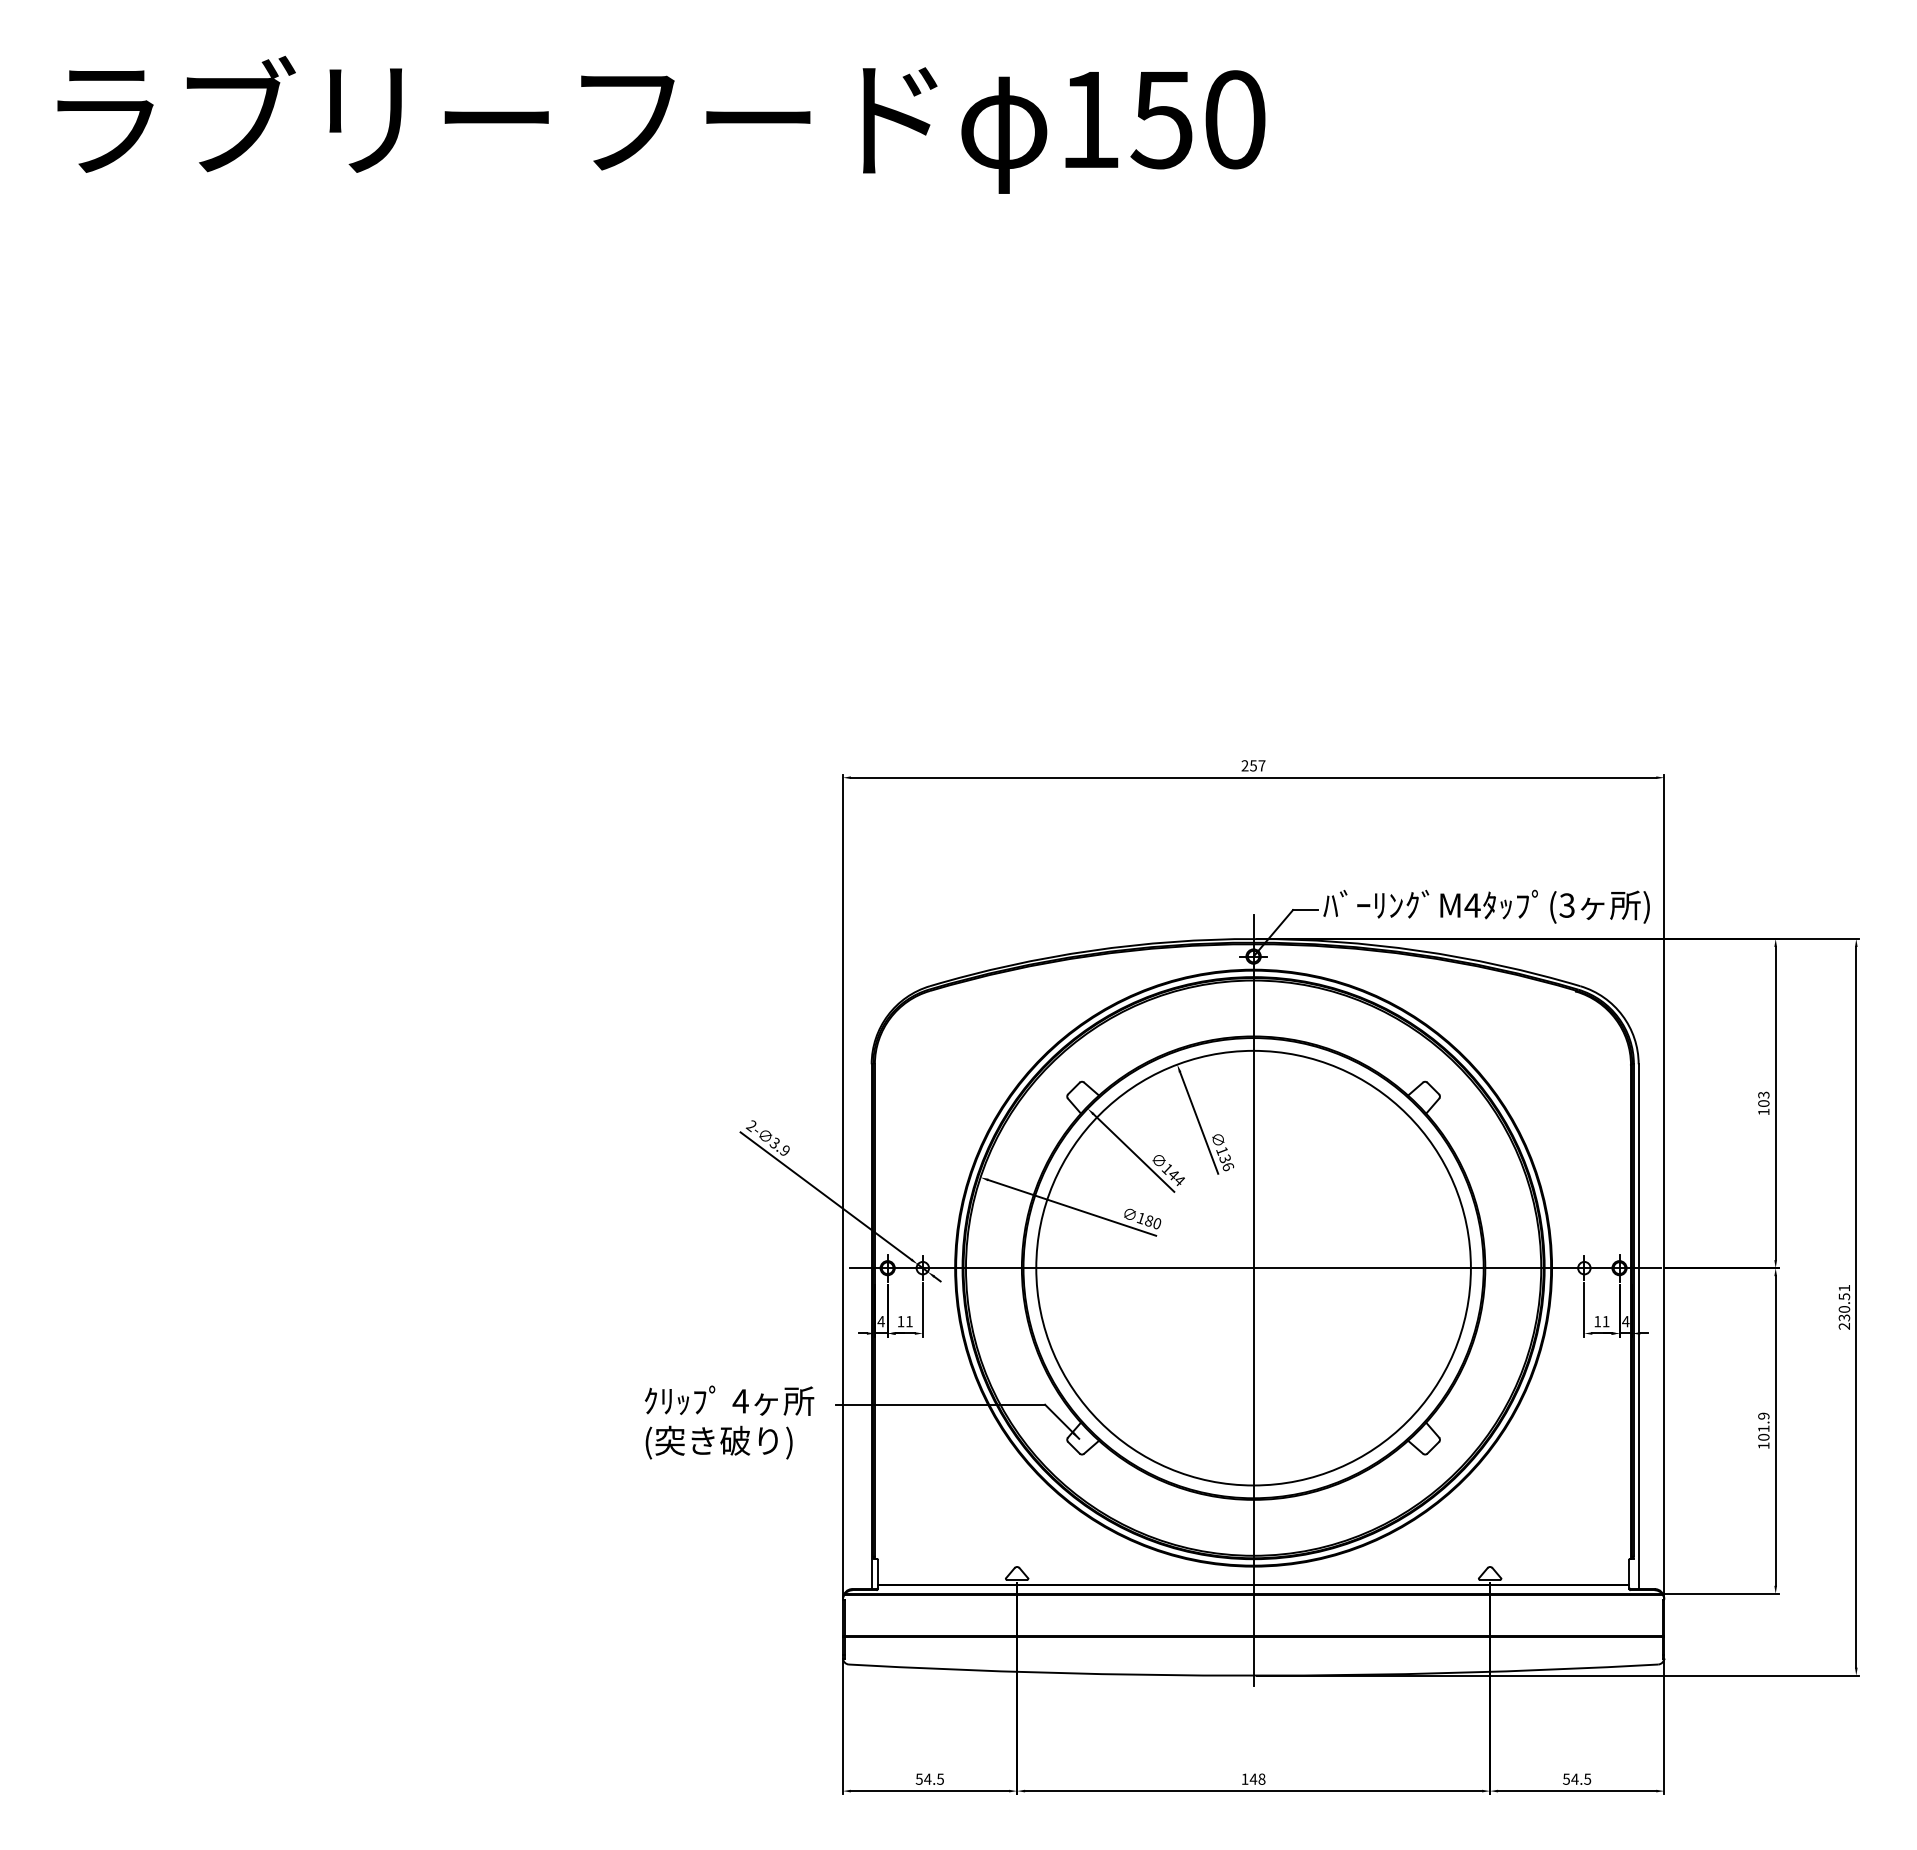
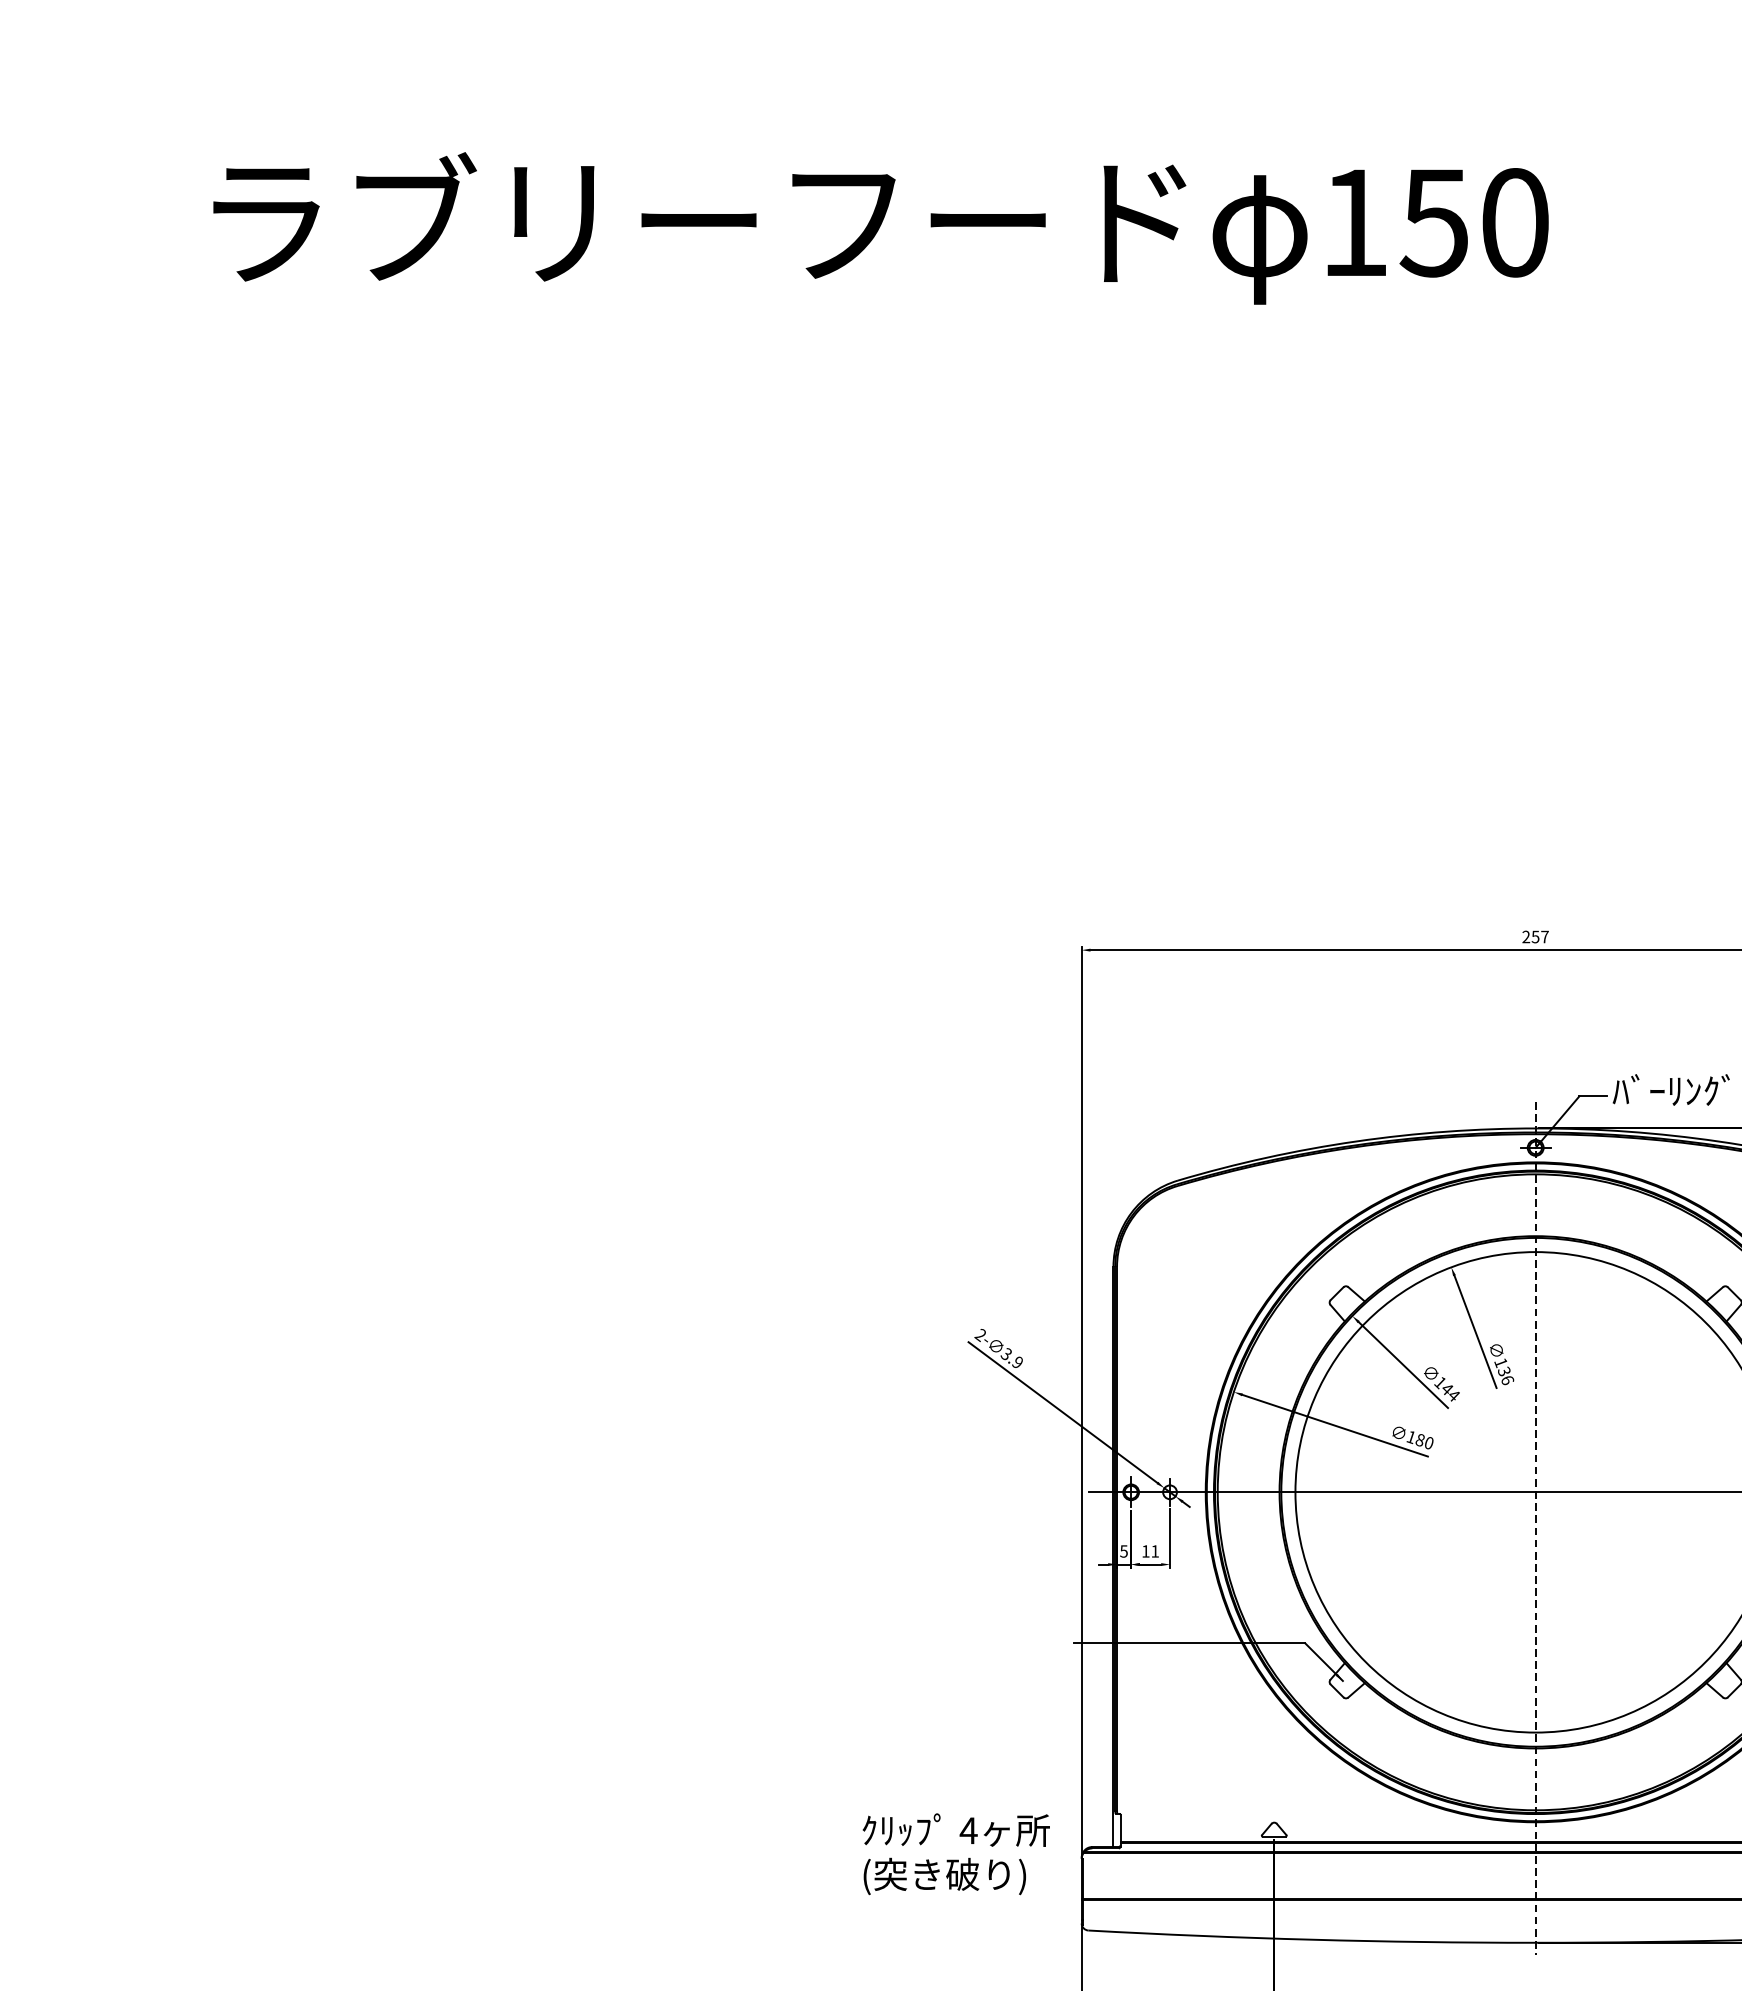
line: (1253, 1300) -> (1535, 1528), solid -> dashed
text: (880, 1321) -> (1123, 1551), 4 -> 5
text: (729, 1422) -> (956, 1854), moved

